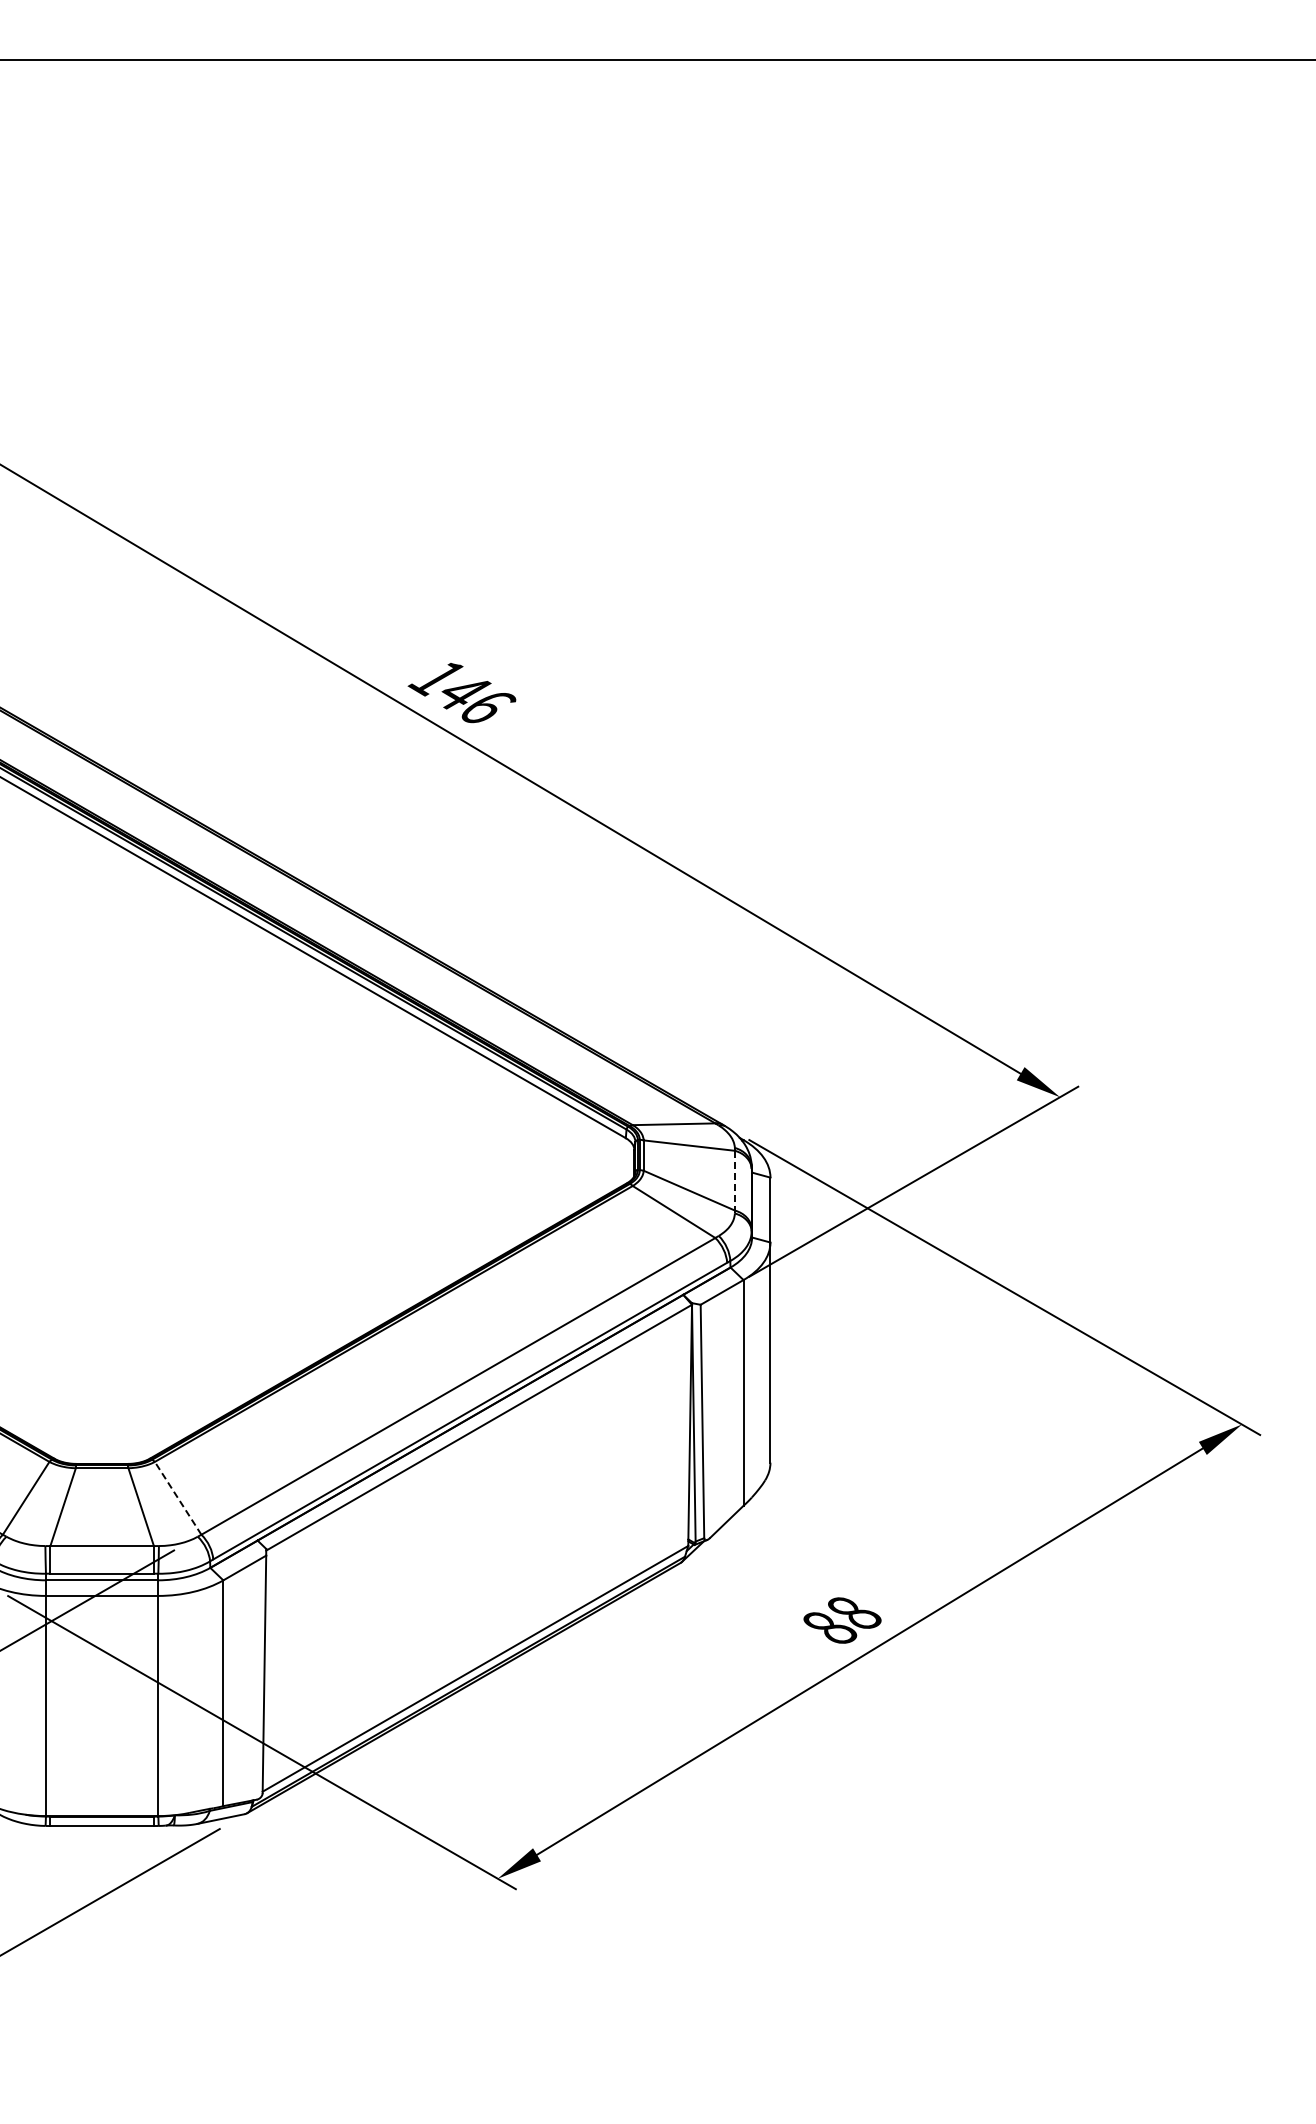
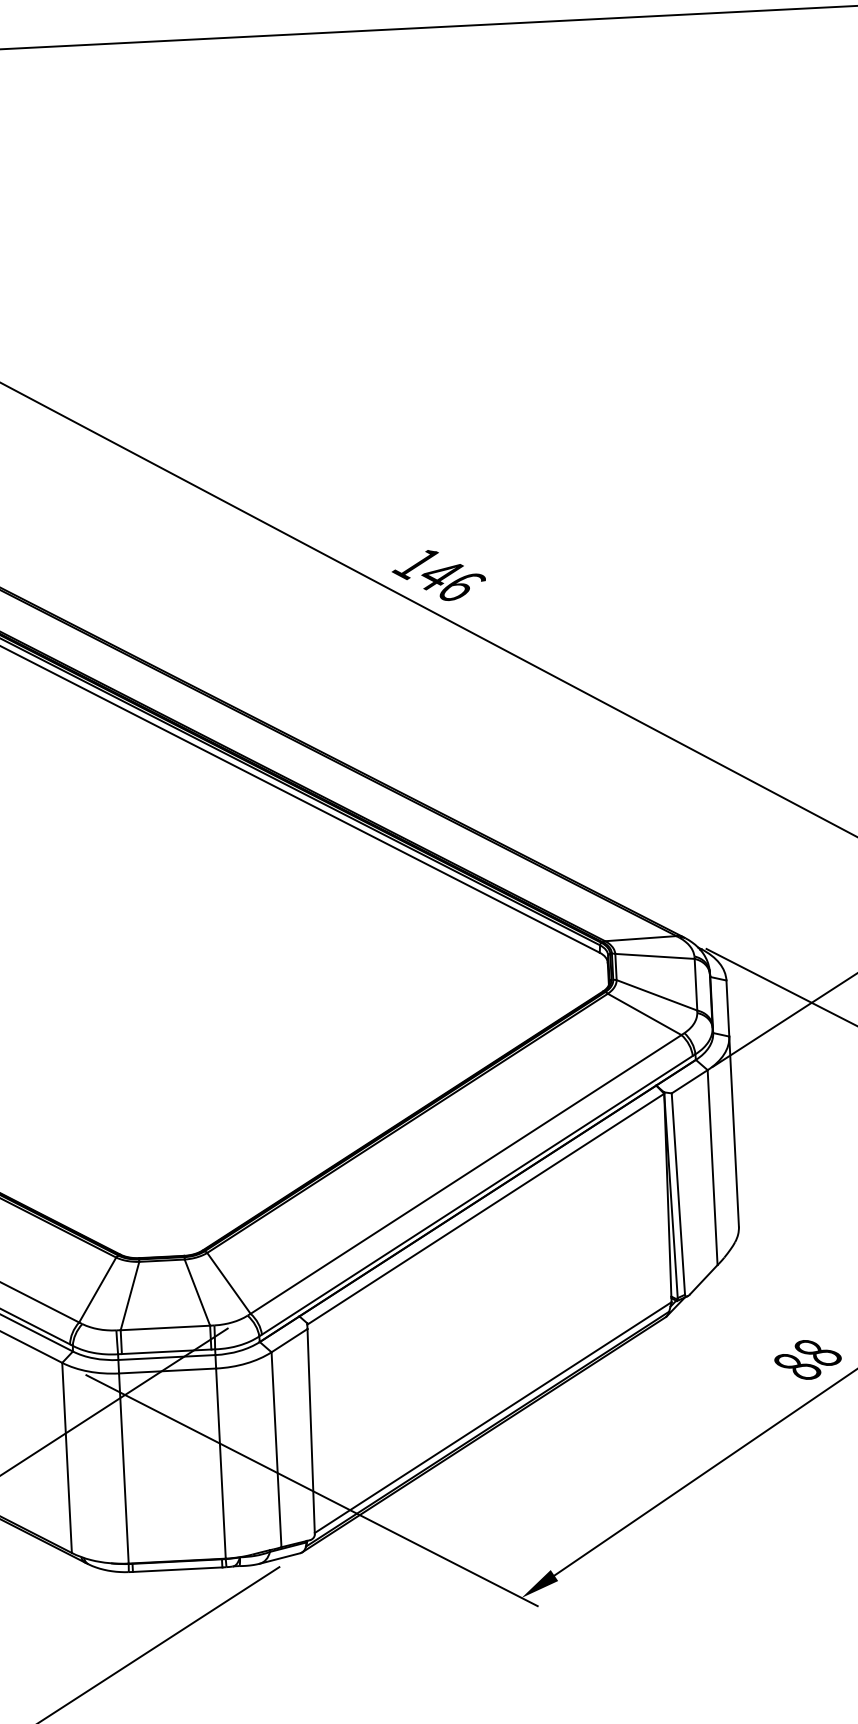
line: (735, 1180) -> (696, 984), dashed -> solid
line: (177, 1497) -> (228, 1282), dashed -> solid

